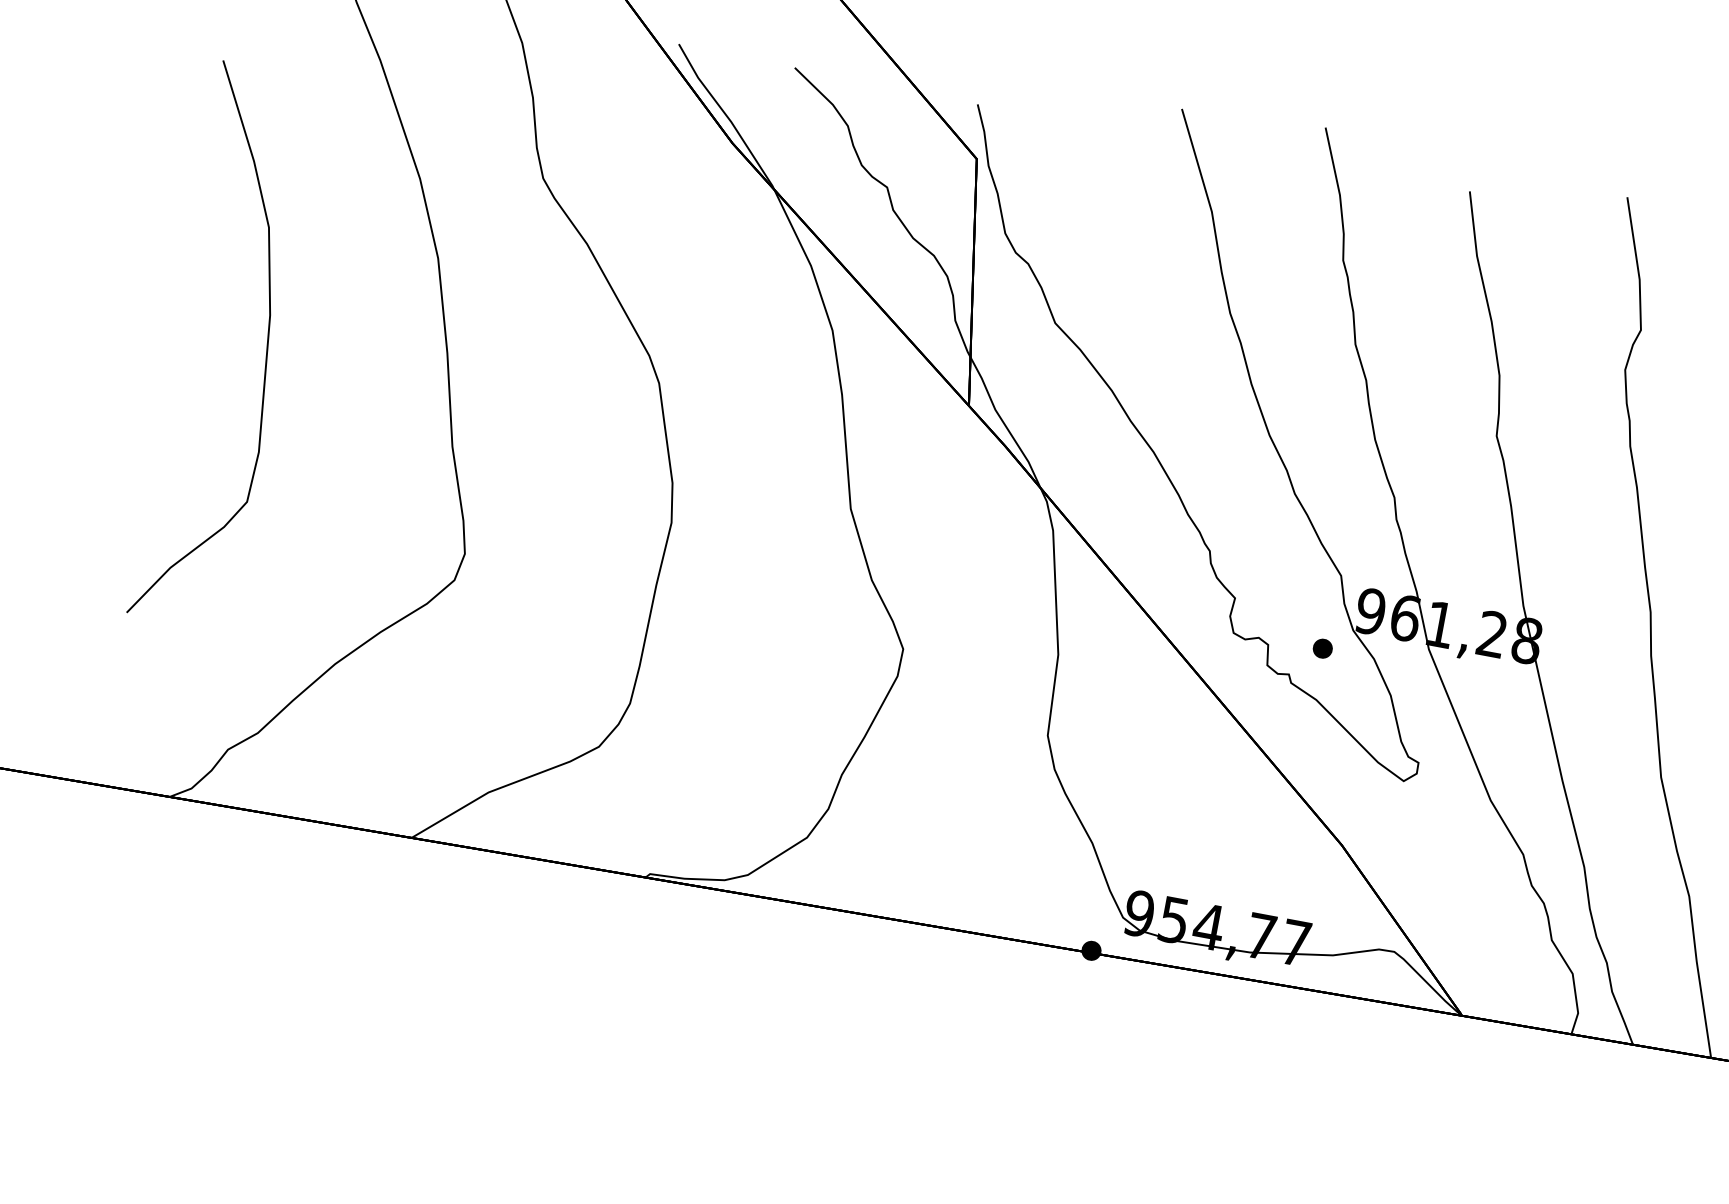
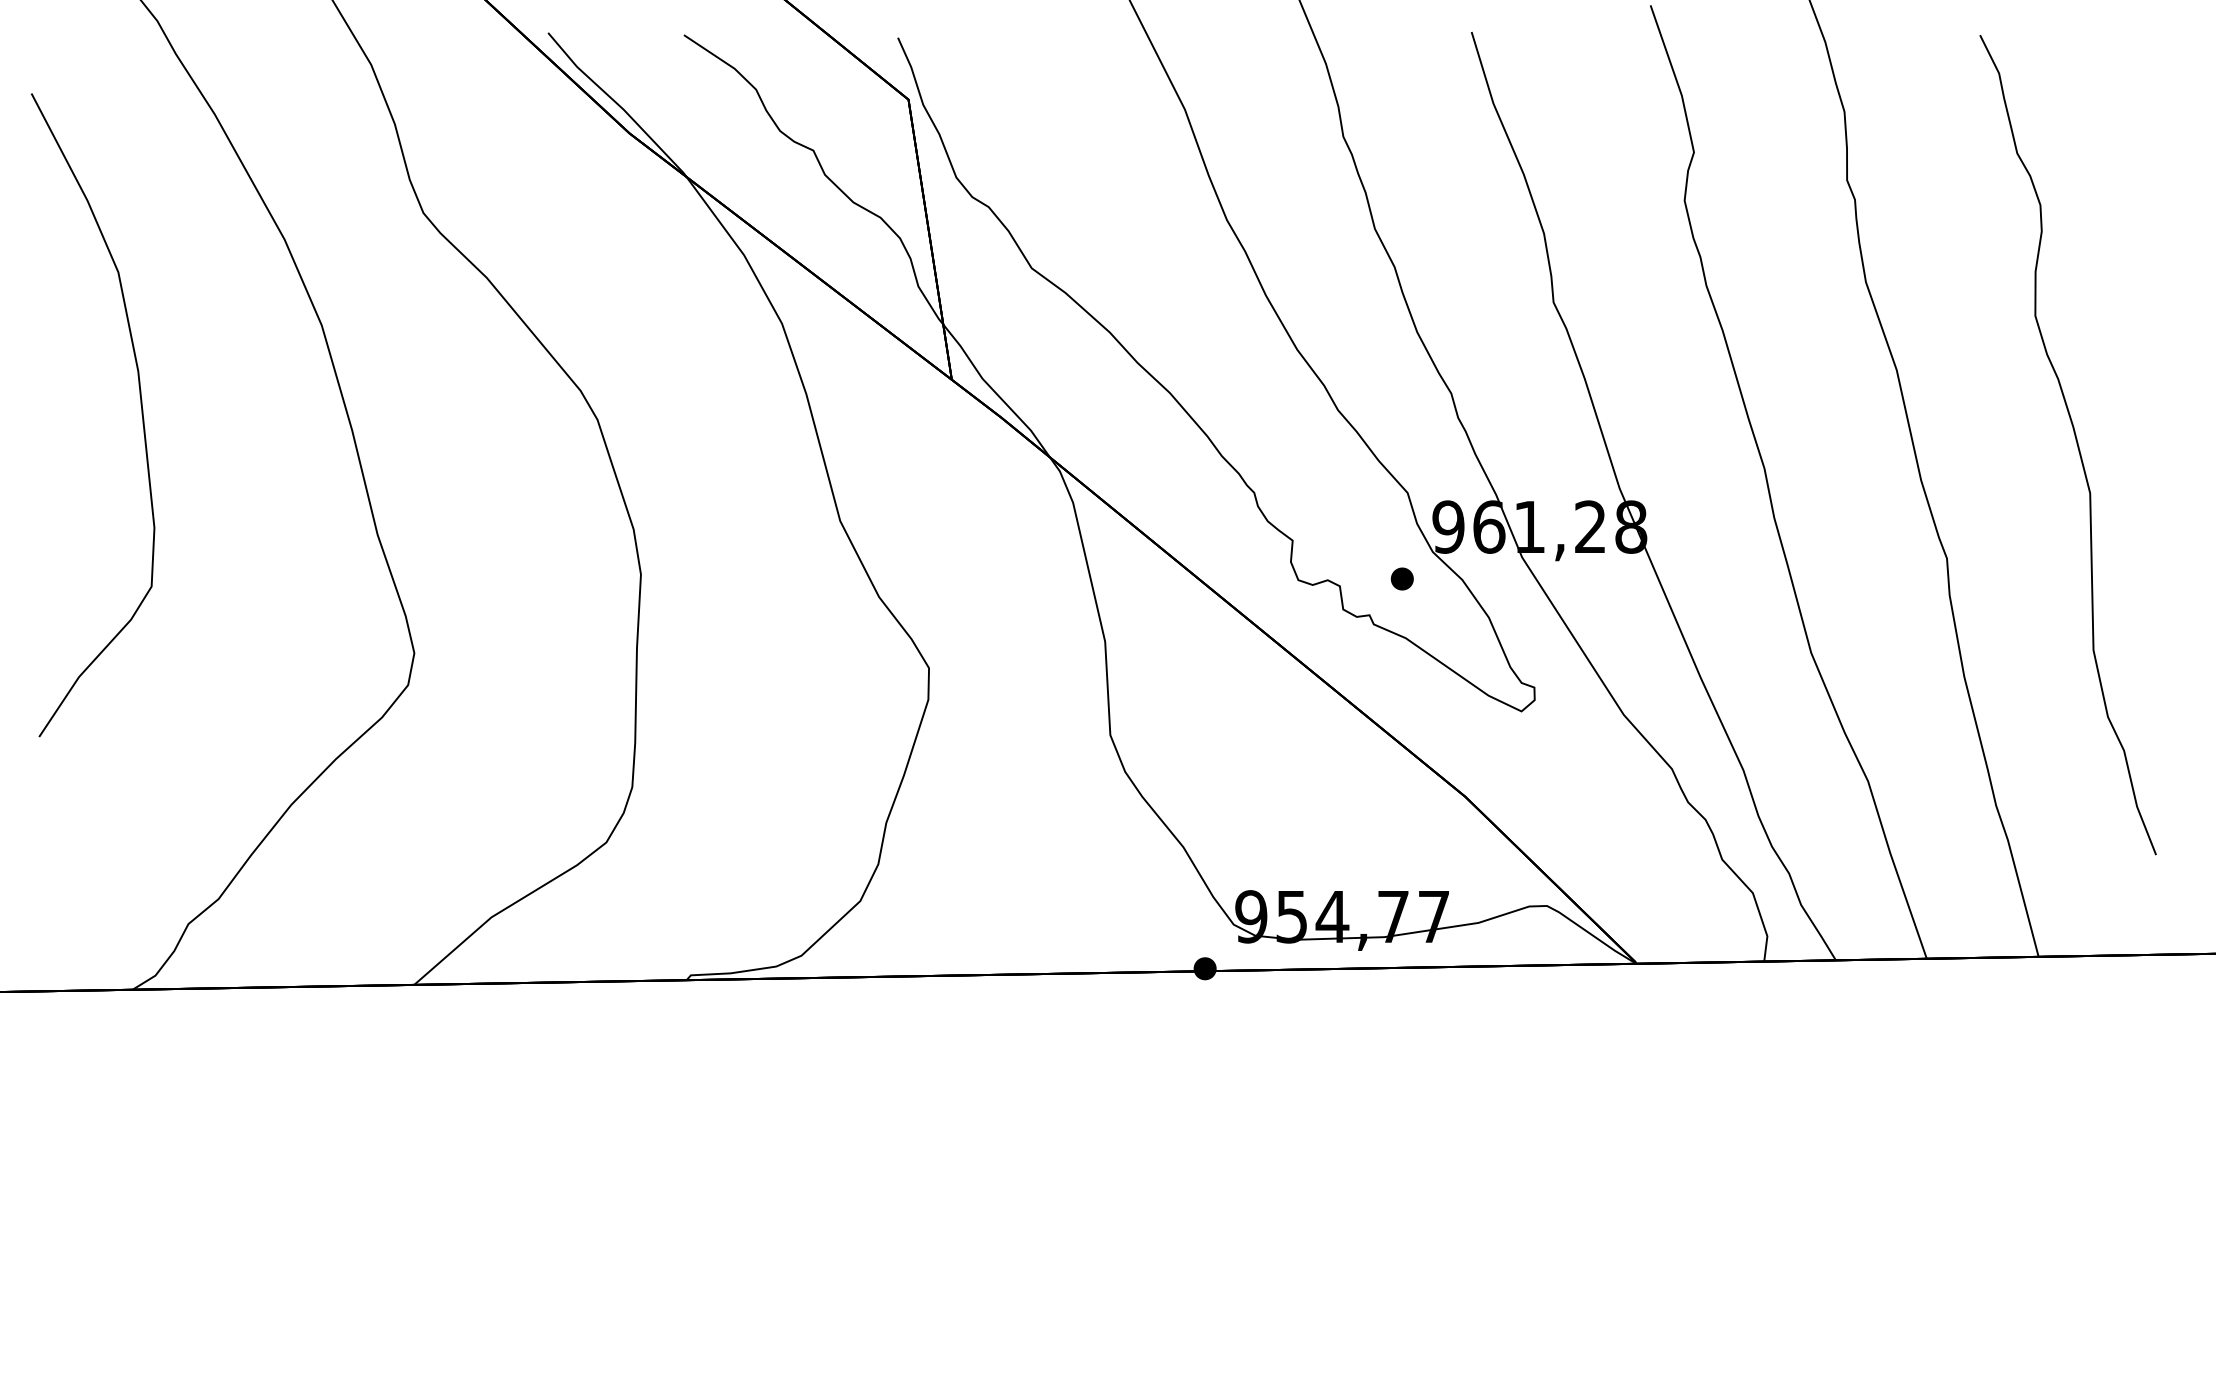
curve: (265, 352) -> (141, 414), moved

